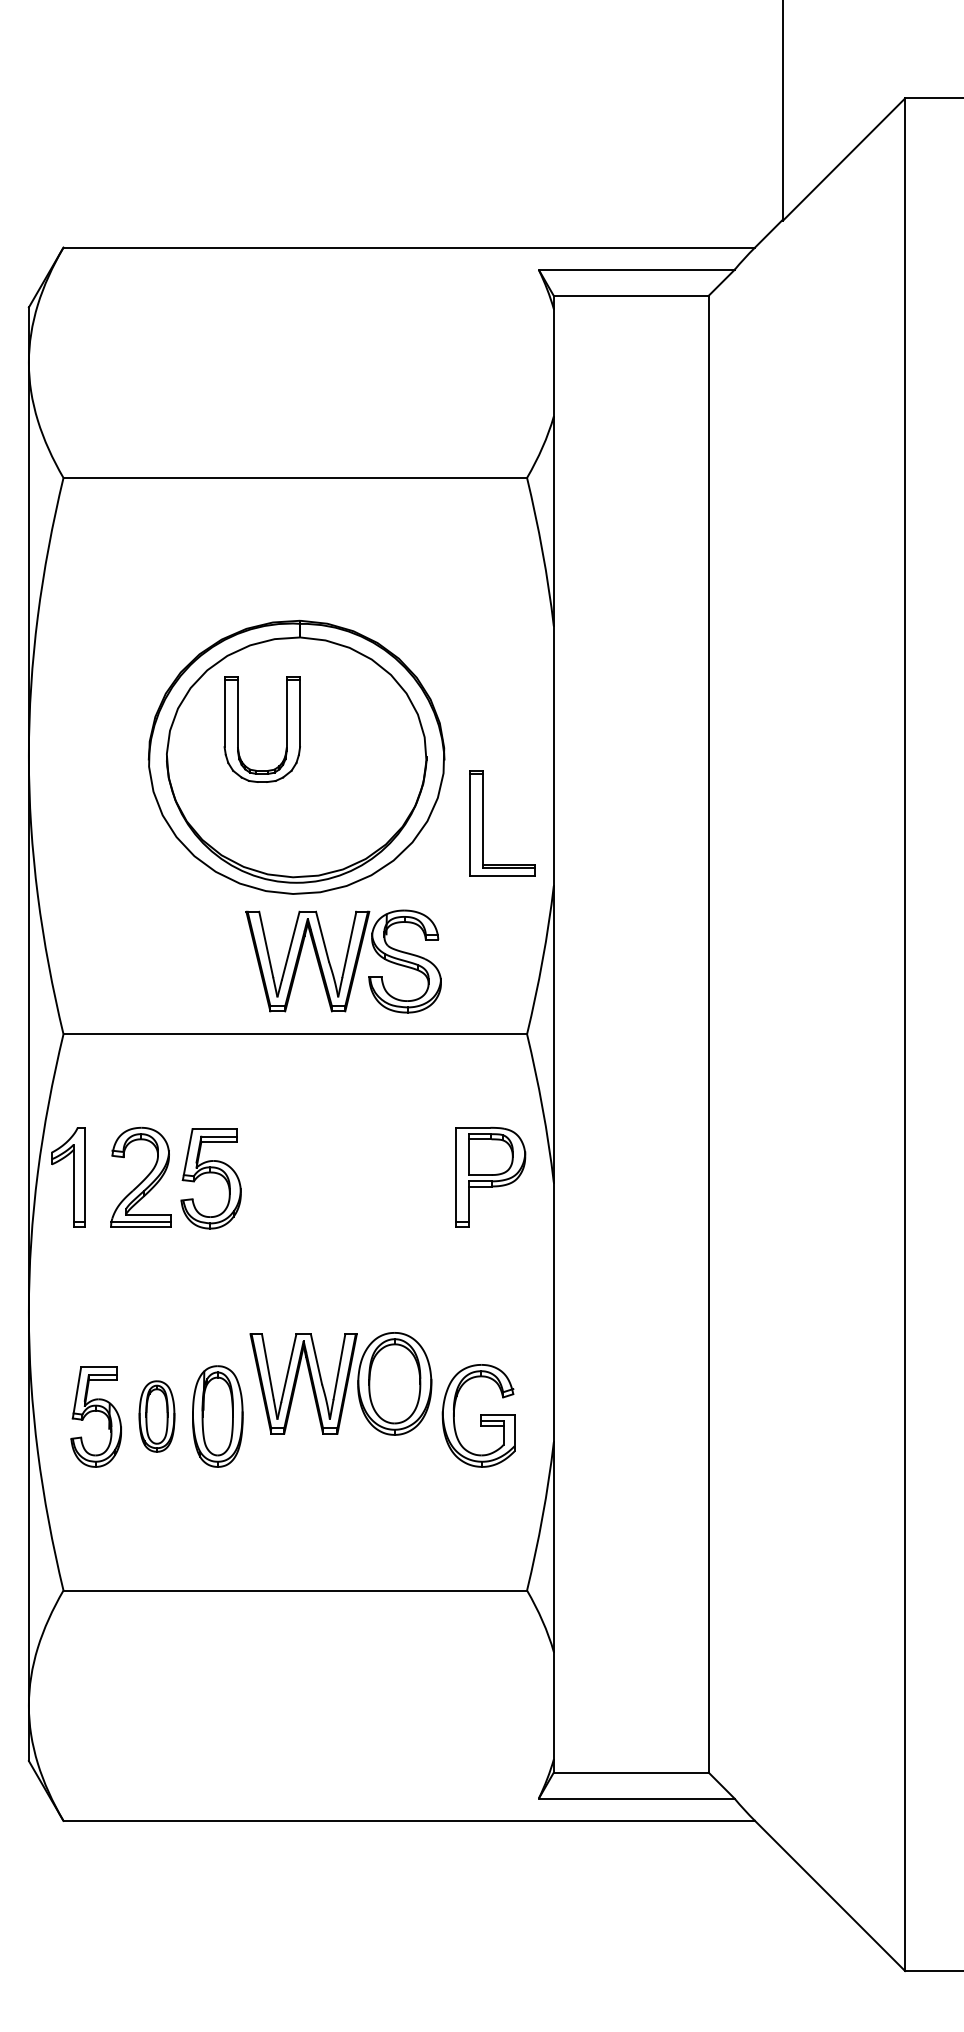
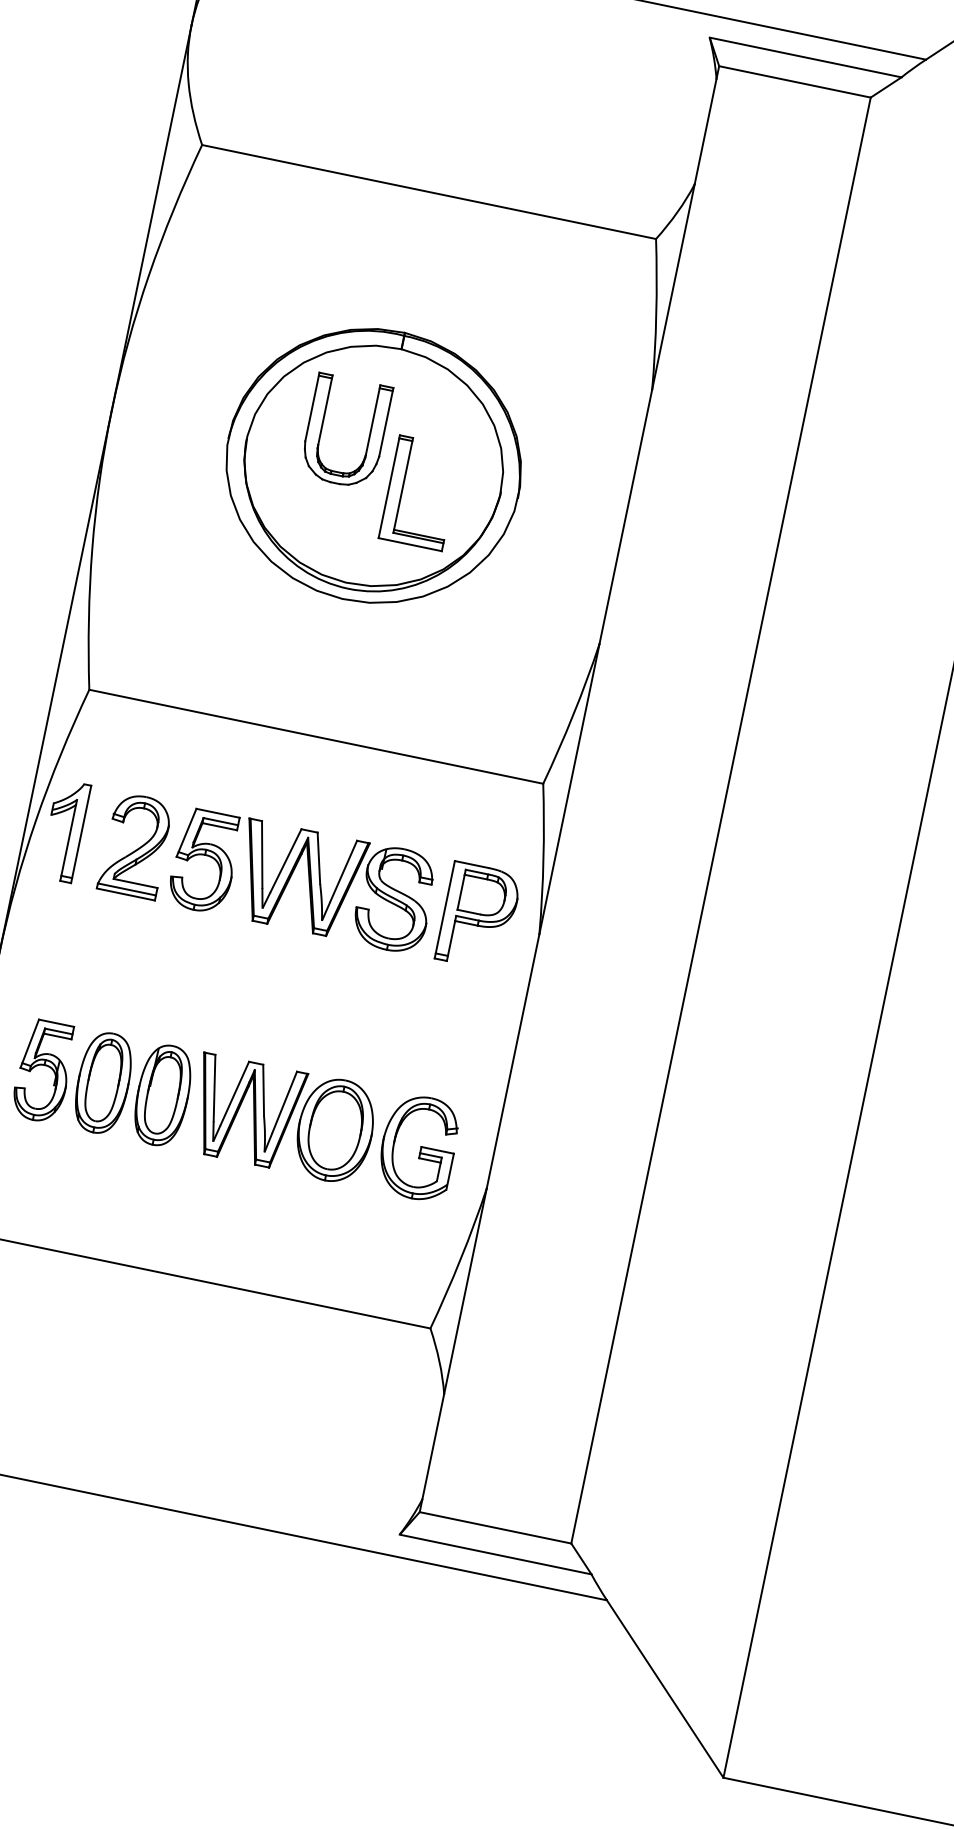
part: (483, 823) -> (402, 489), moved
part: (343, 961) -> (334, 886), moved
part: (340, 1383) -> (282, 1119), moved
part: (156, 1416) -> (102, 1082), size x1.43

